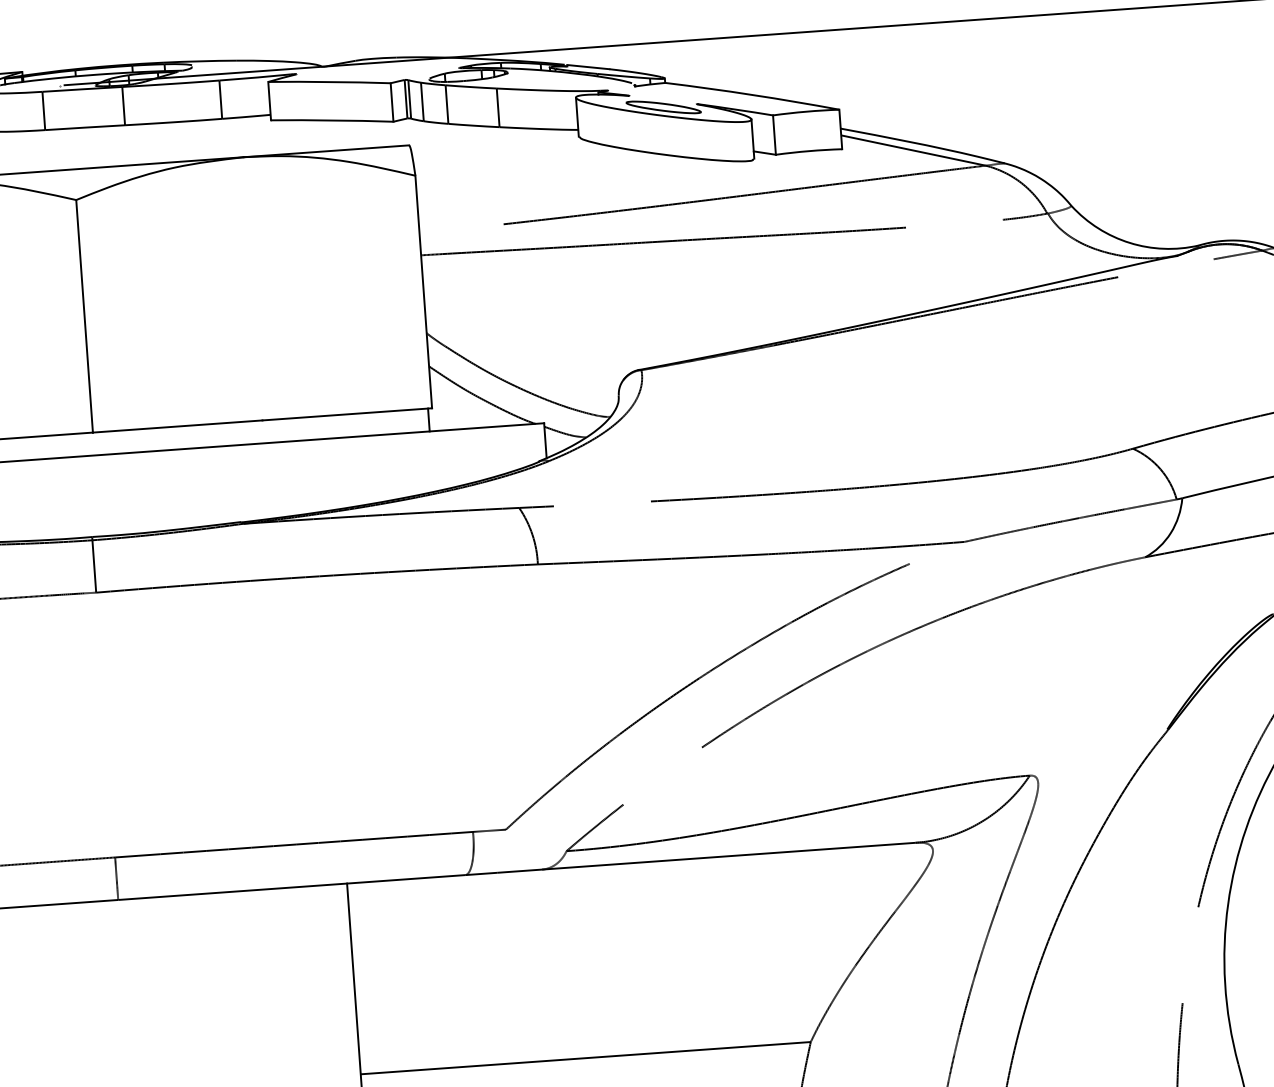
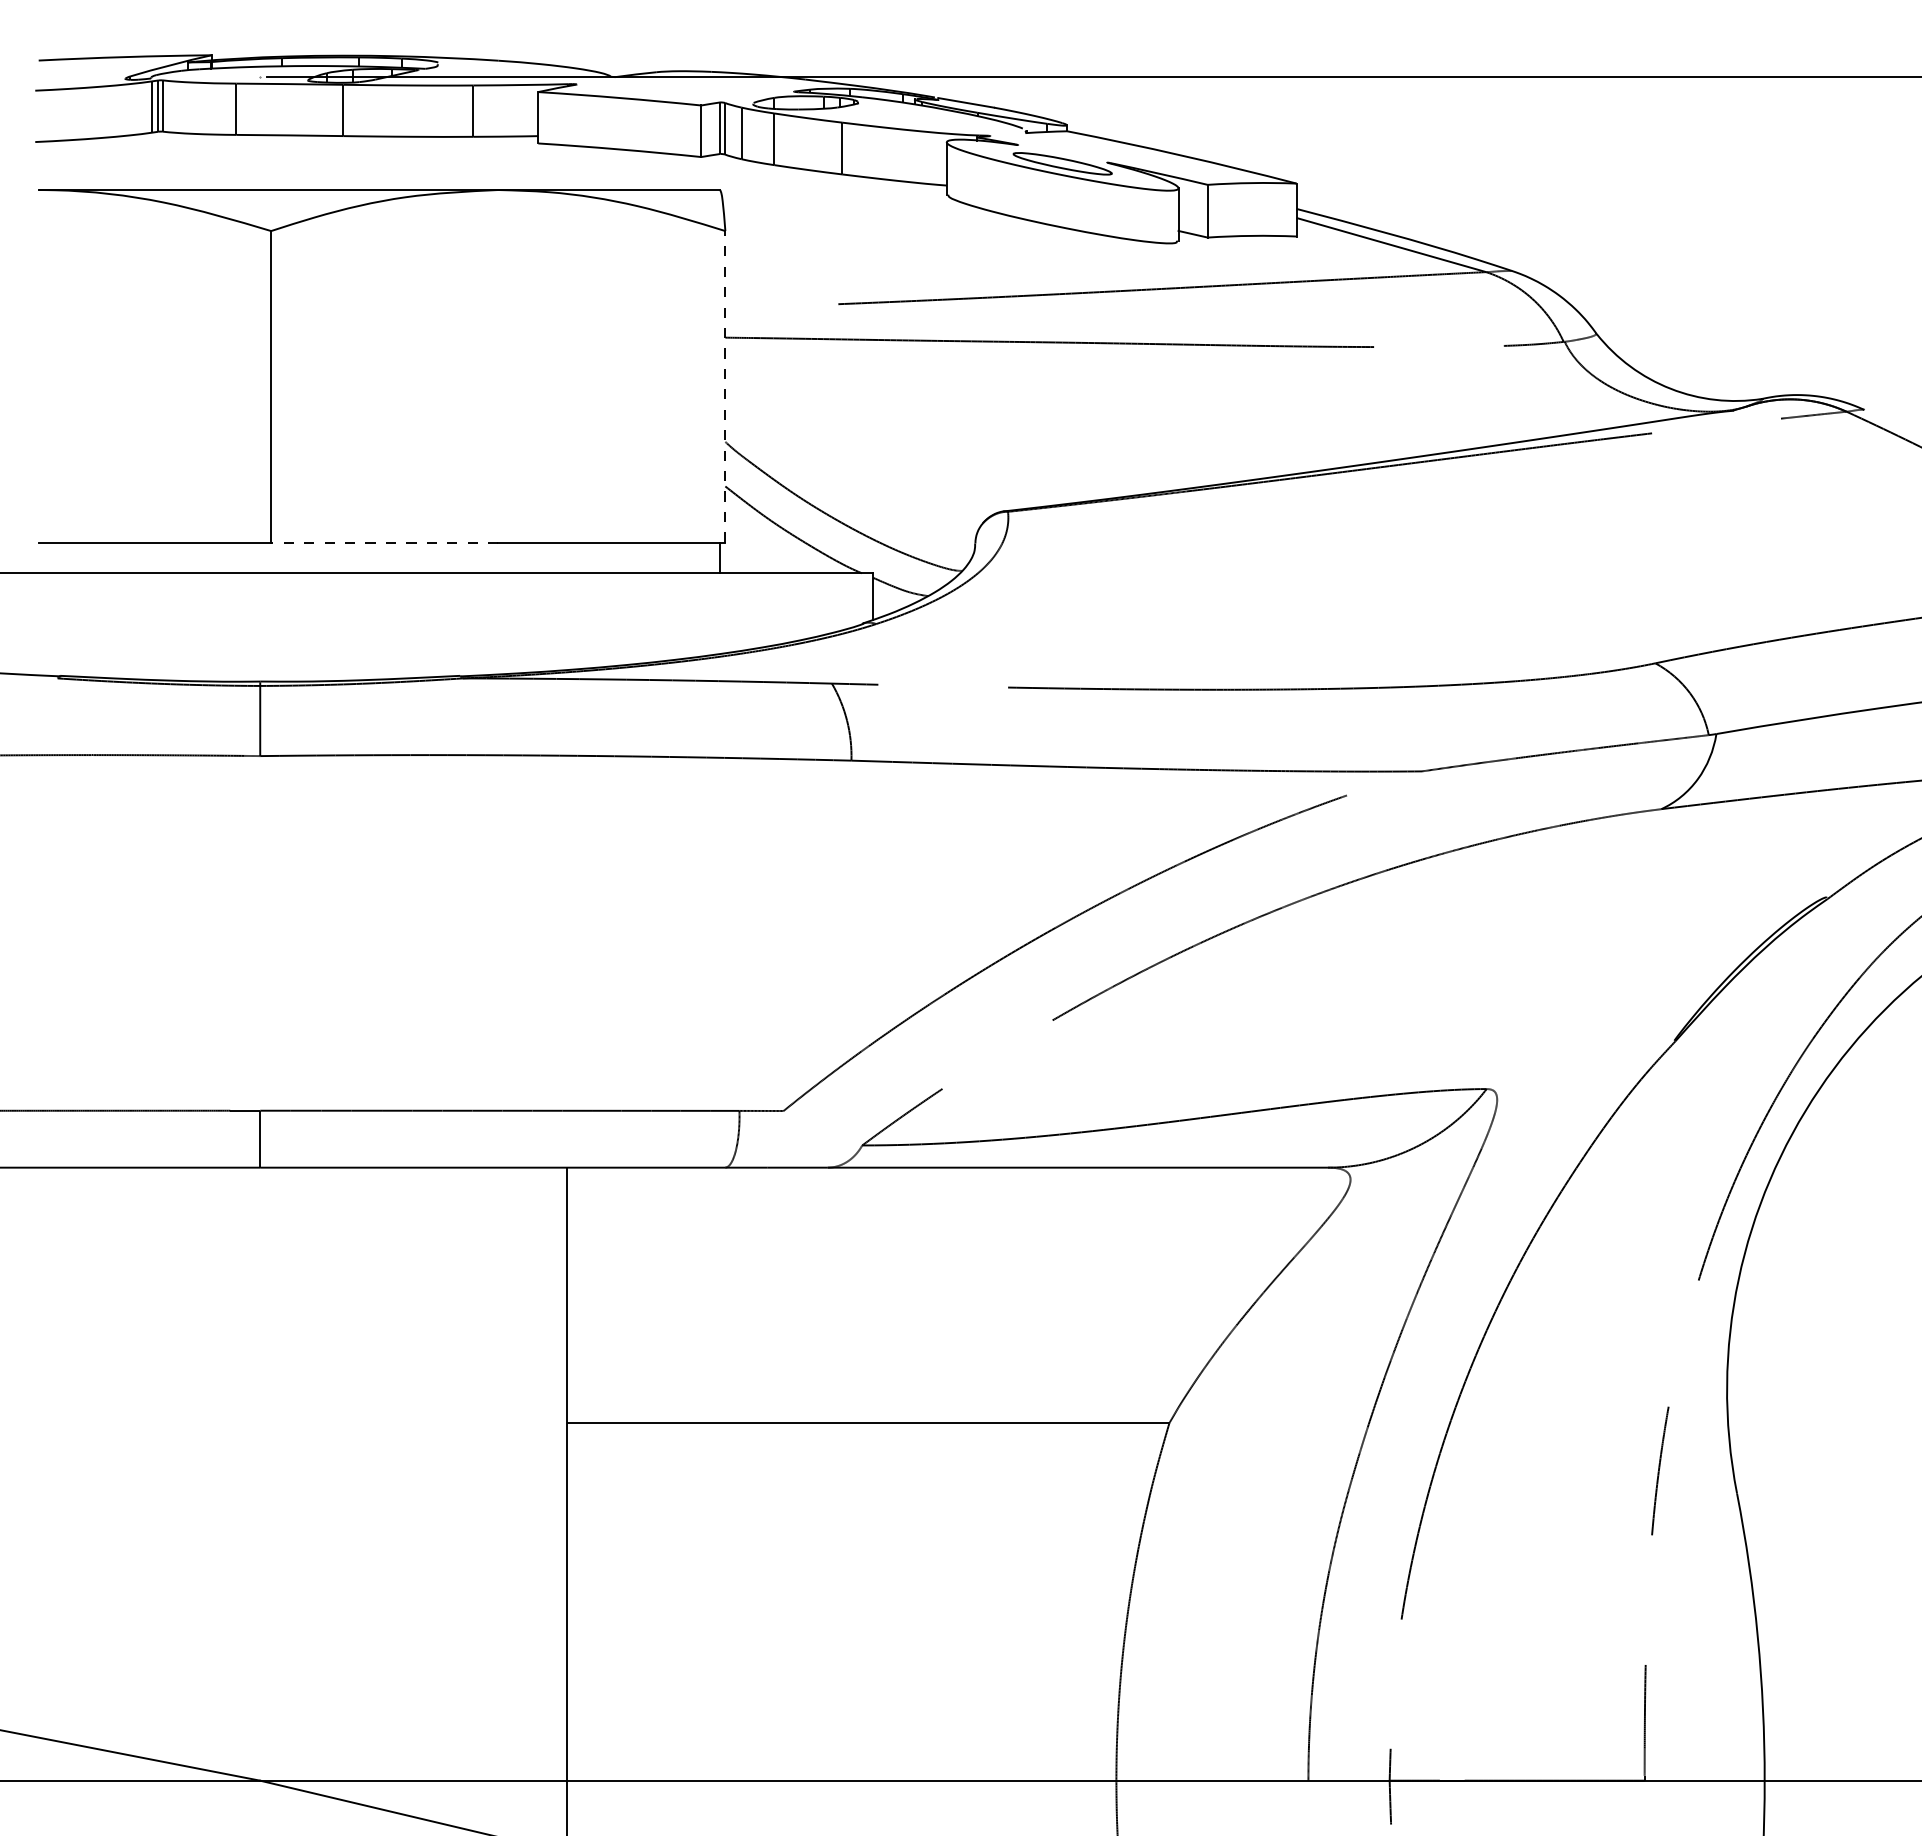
line: (423, 291) -> (725, 386), solid -> dashed
line: (177, 426) -> (384, 542), solid -> dashed

